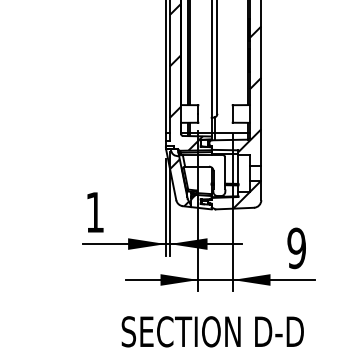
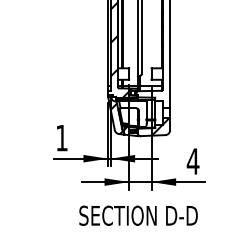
hatch: (249, 88) -> (162, 57), removed
text: (295, 248) -> (192, 161), 9 -> 4

